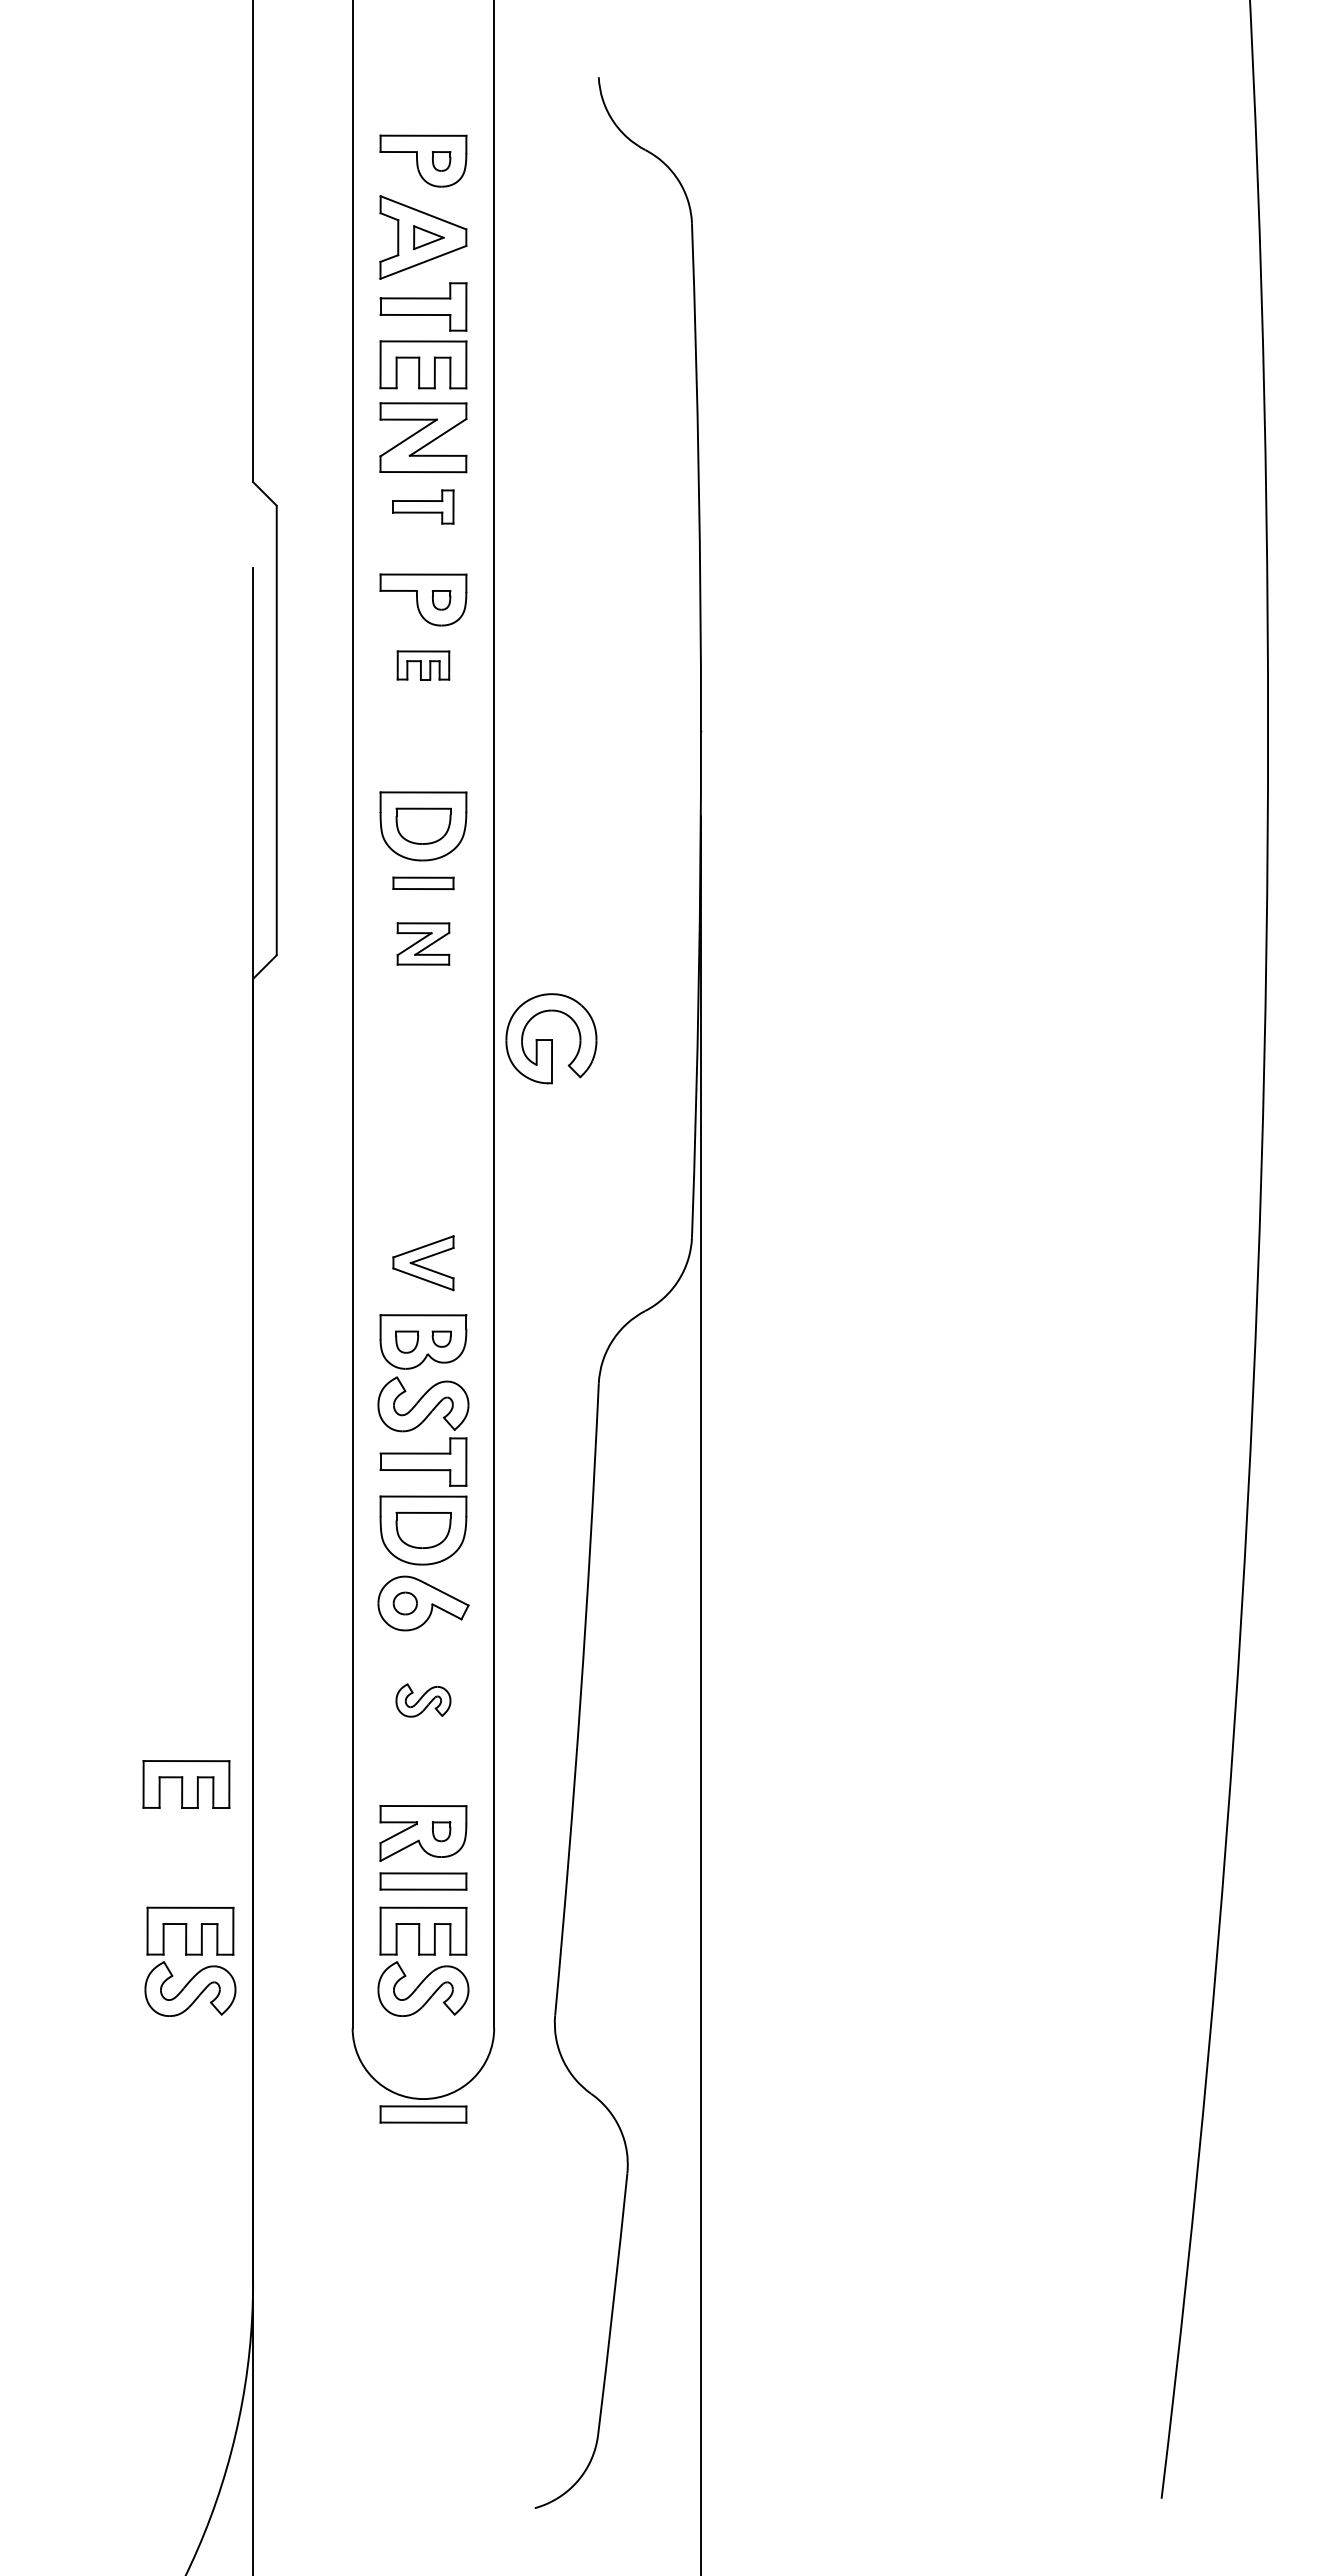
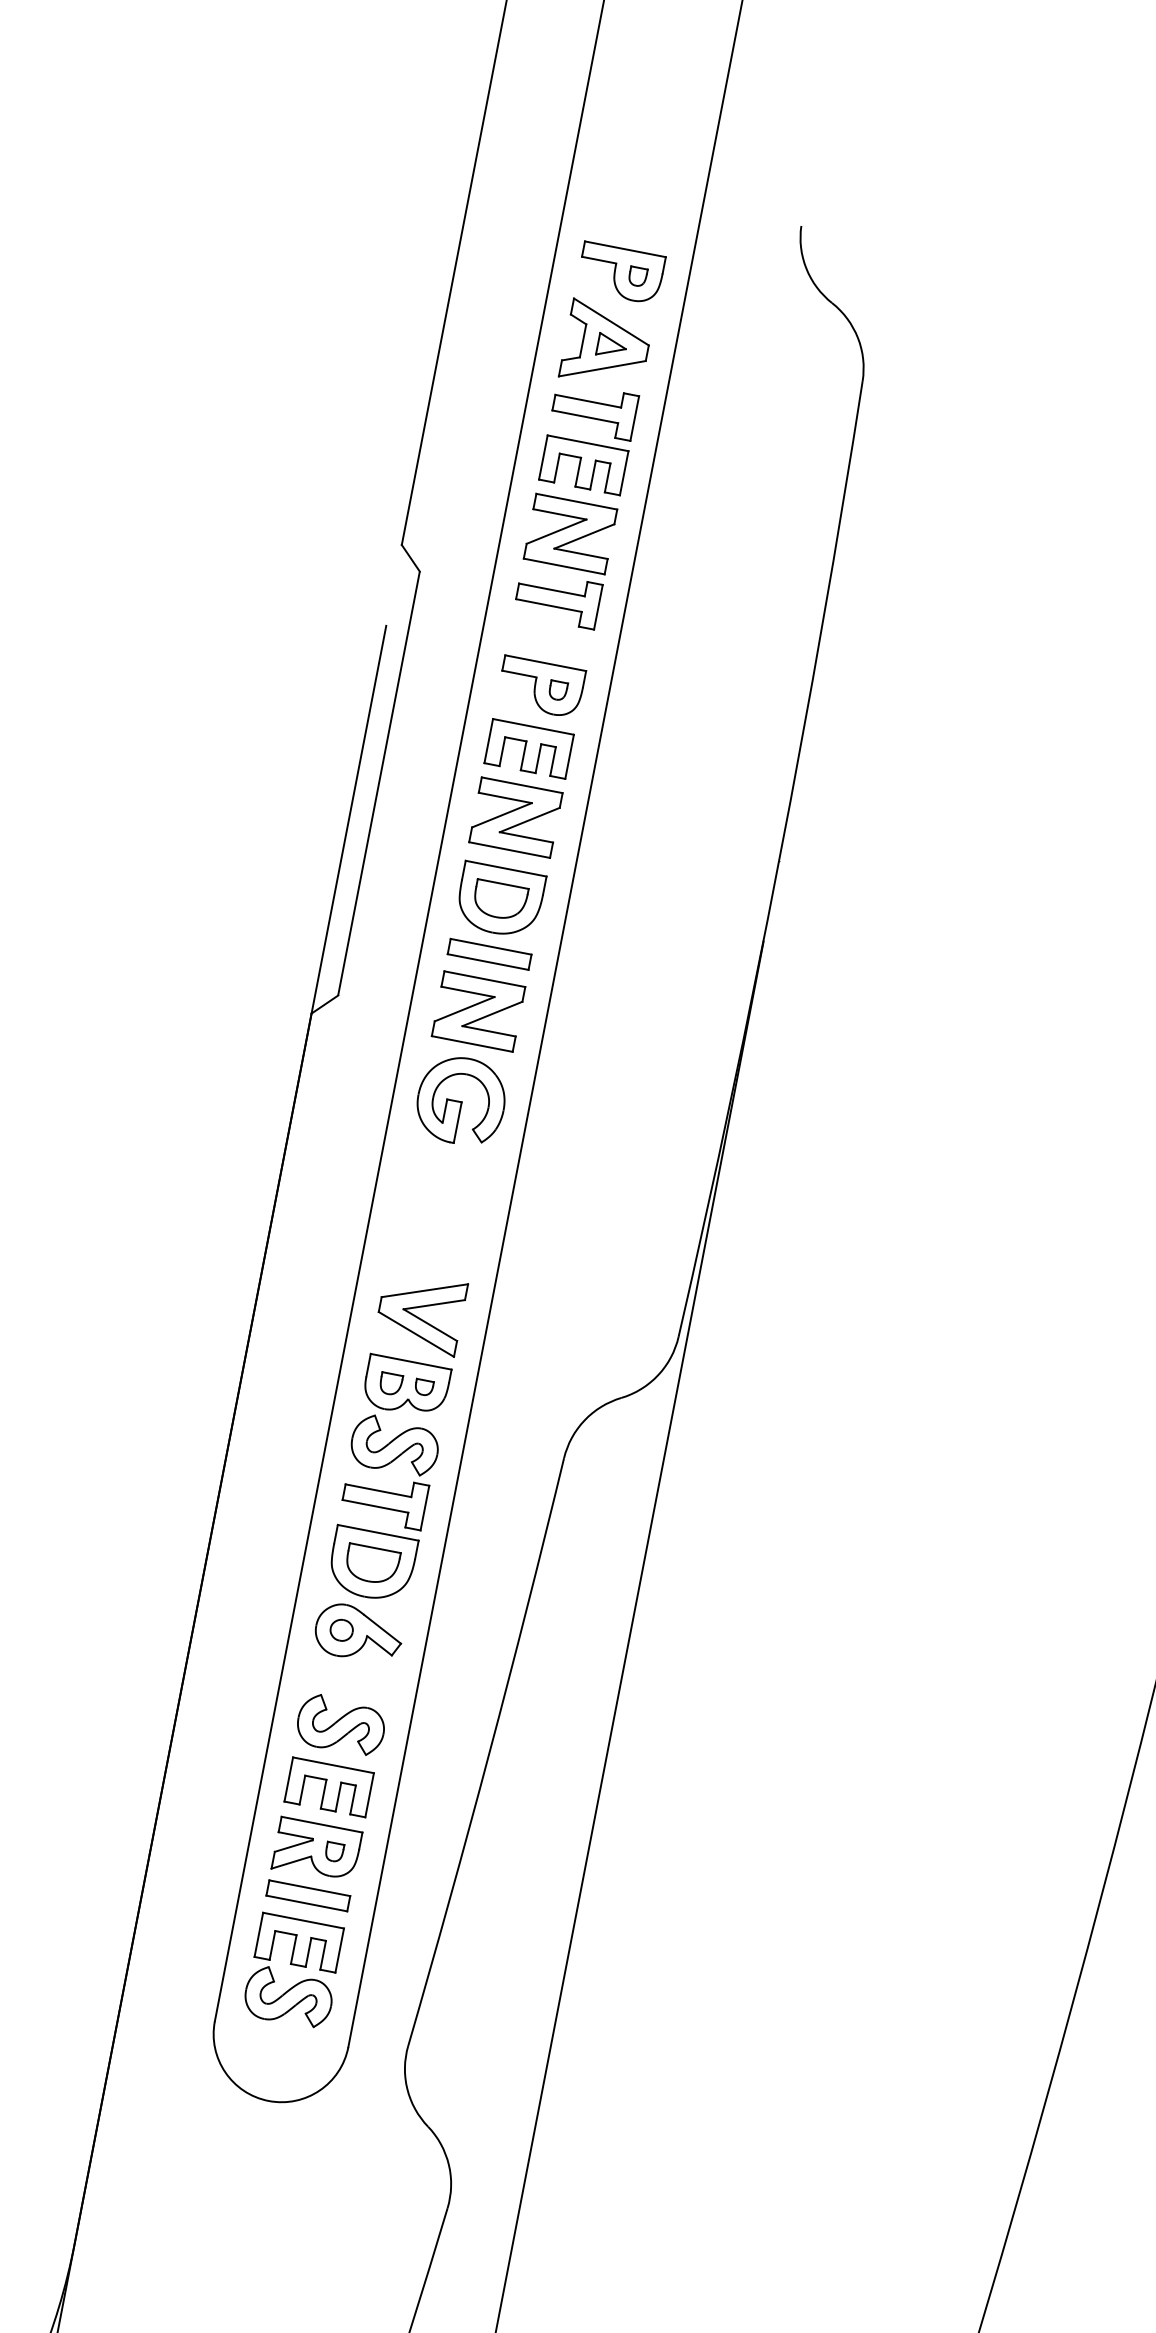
part: (423, 506) -> (558, 598), size x1.43
part: (423, 665) -> (529, 748), size x1.67
part: (423, 738) -> (515, 817), added
part: (423, 883) -> (489, 954), size x1.43
part: (423, 943) -> (478, 1011), size x1.67
part: (551, 1038) -> (461, 1100), moved
part: (423, 1262) -> (420, 1311), size x1.43
part: (423, 1700) -> (341, 1725), size x1.67
part: (186, 1784) -> (329, 1787), moved
part: (190, 1961) -> (74, 1928), removed
part: (423, 2114) -> (266, 2115), removed

